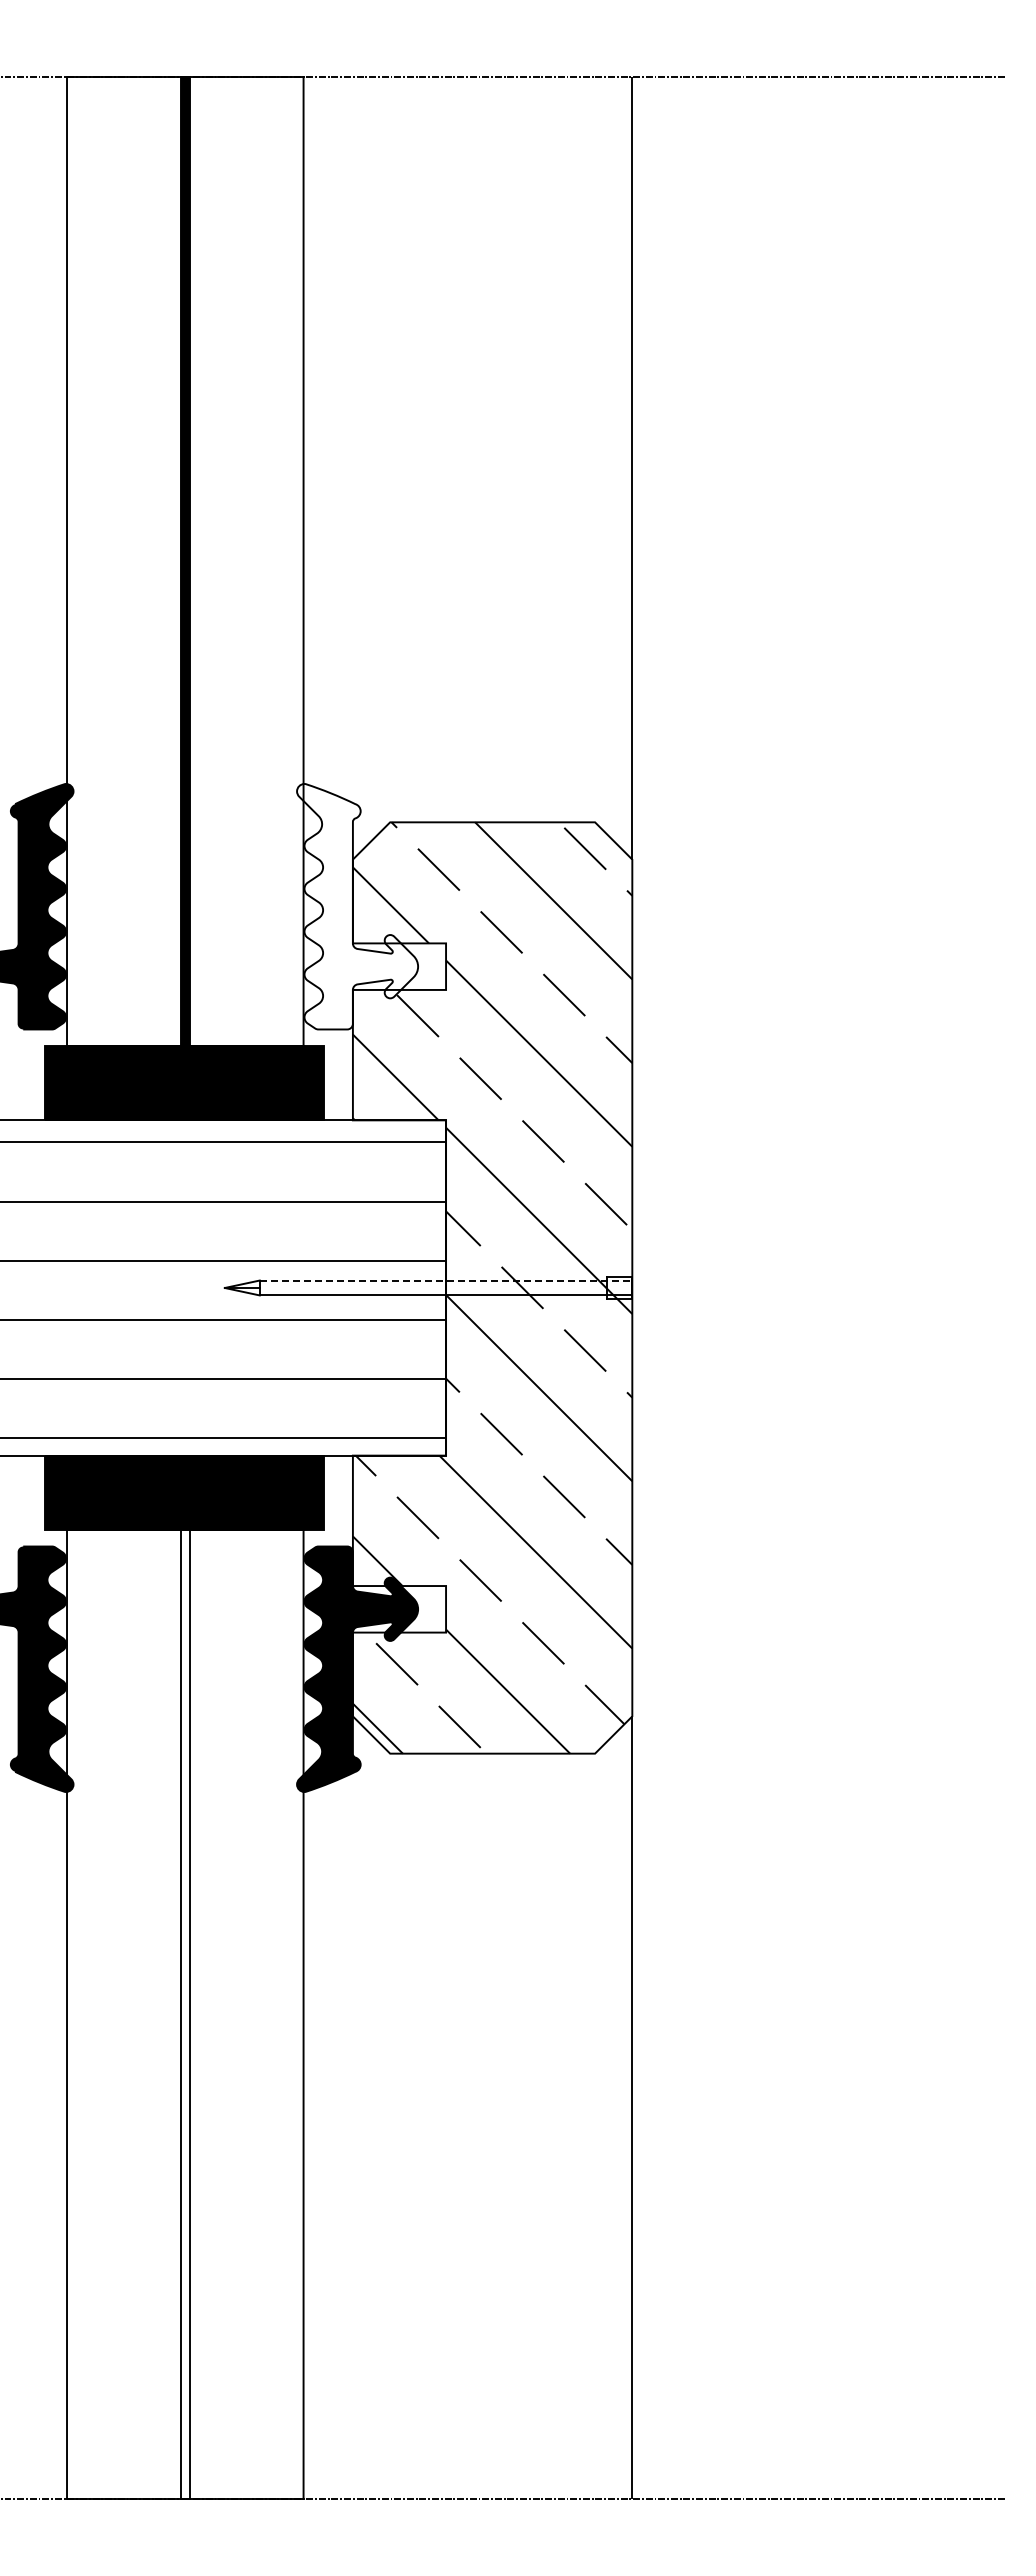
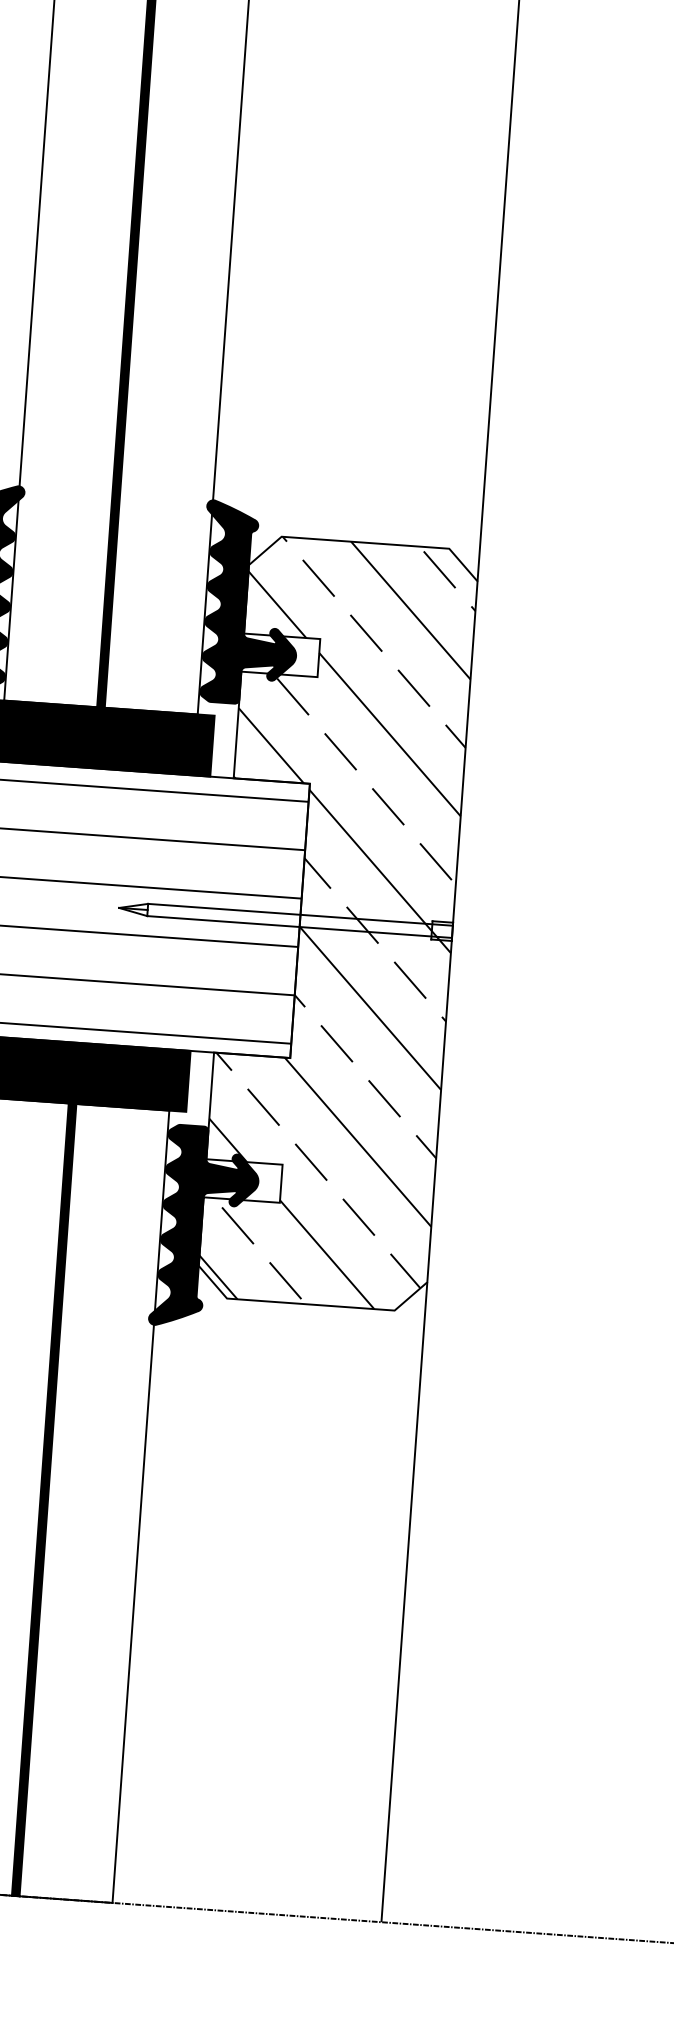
fill: (357, 906) -> (250, 603), added
line: (446, 1280) -> (300, 914), dashed -> solid
fill: (184, 2014) -> (43, 1499), added

